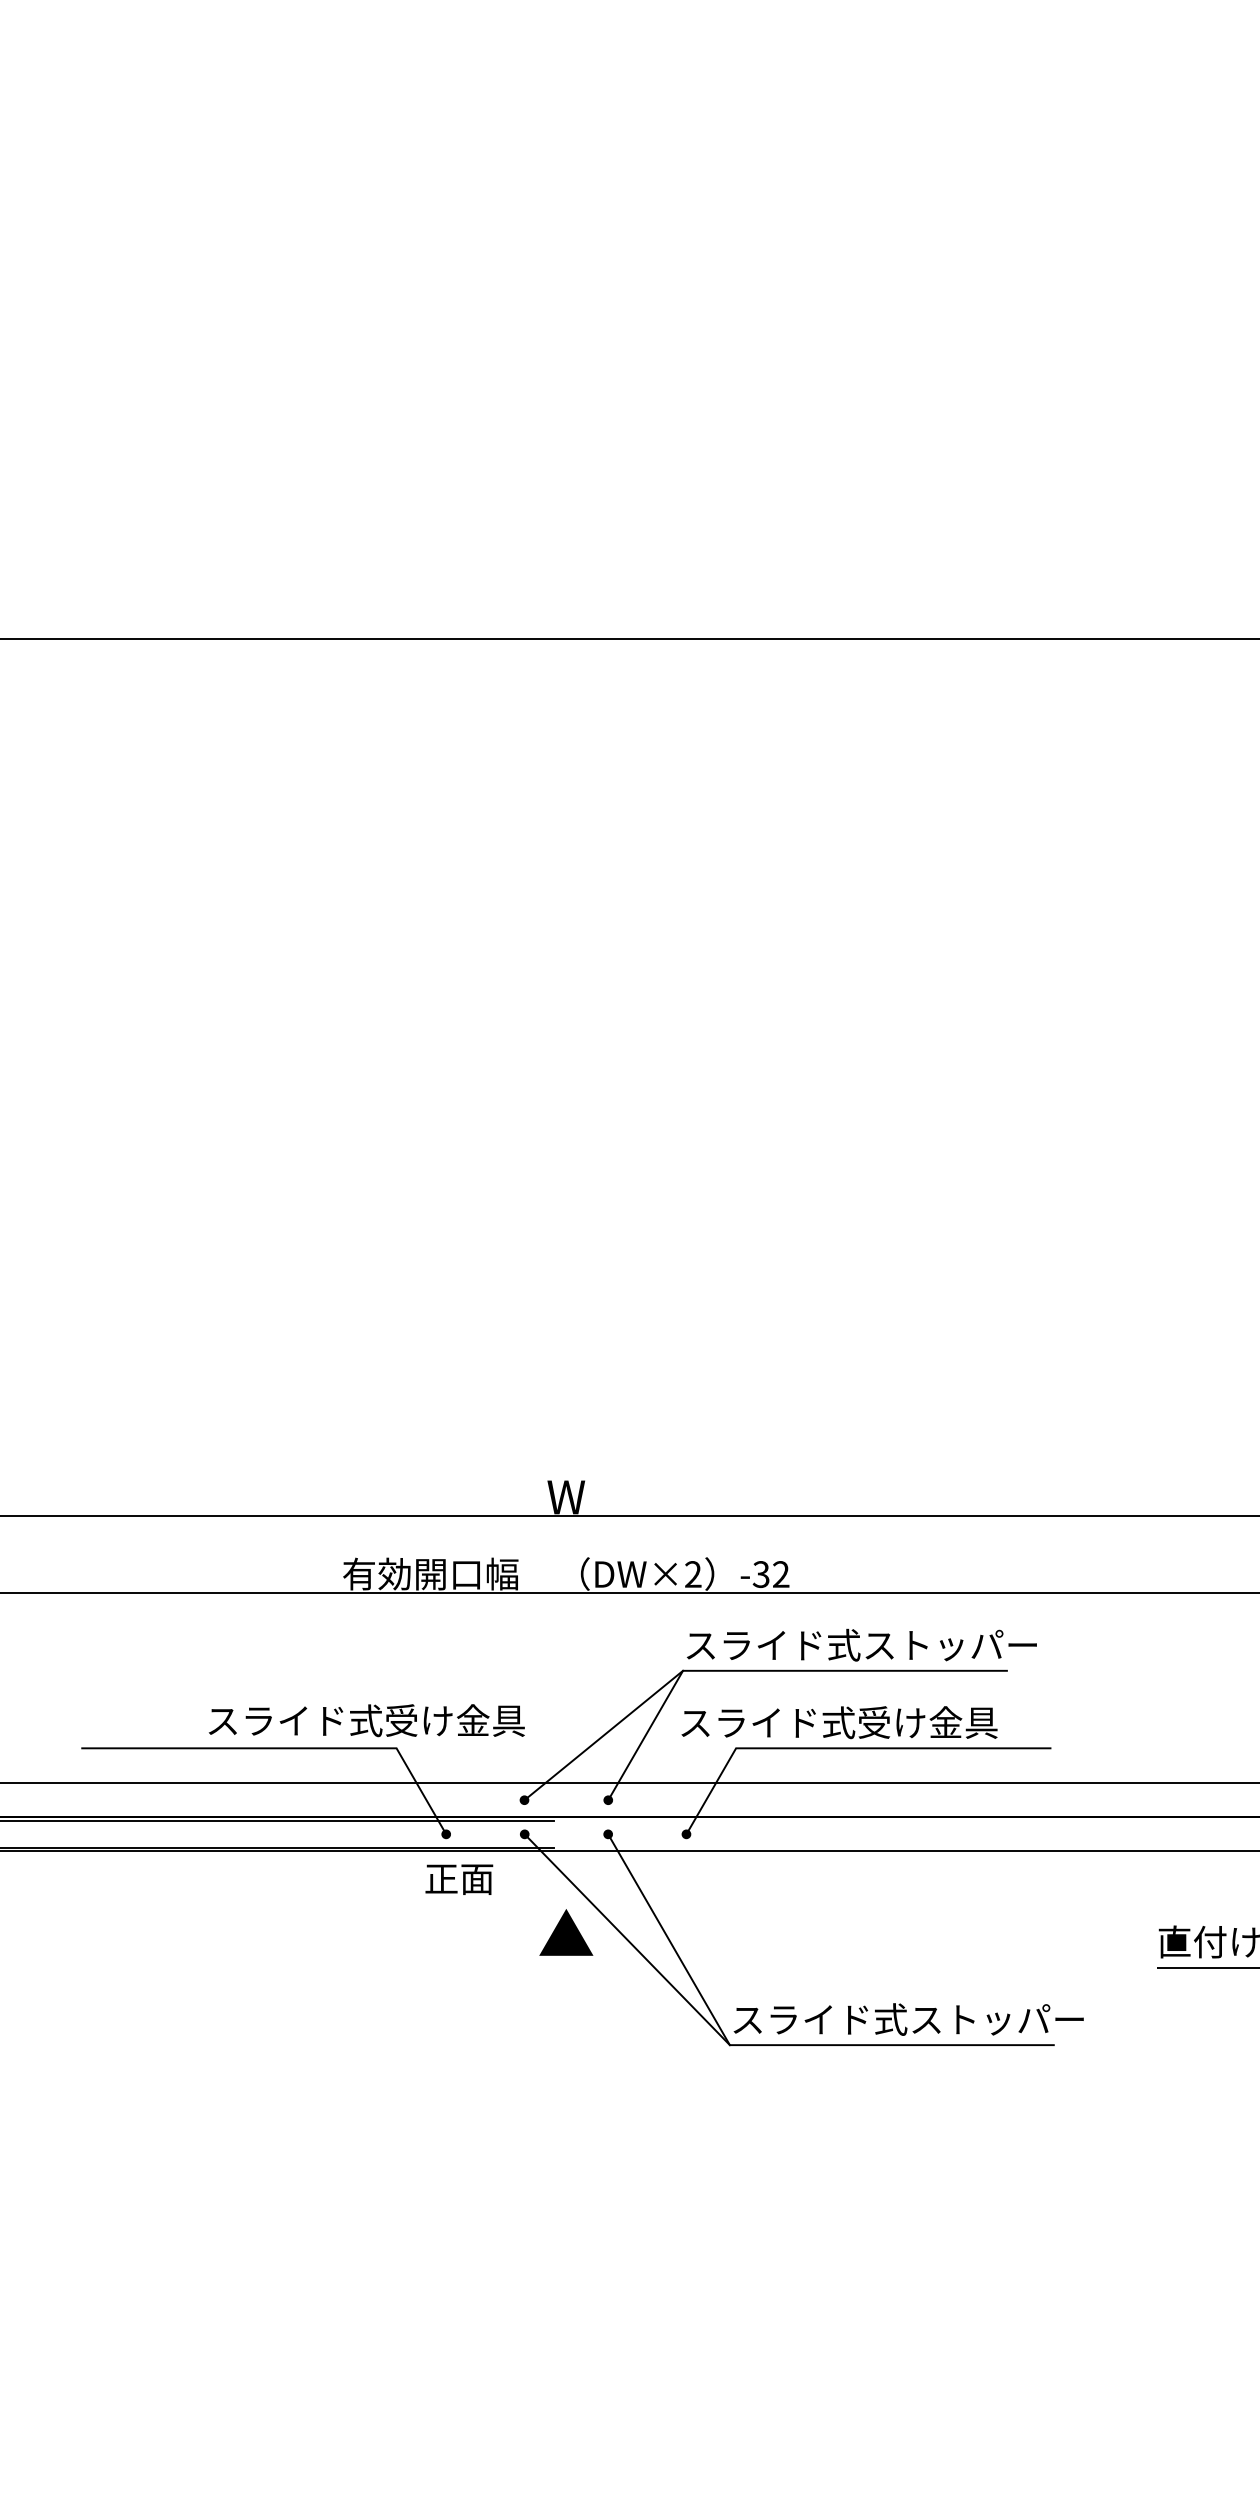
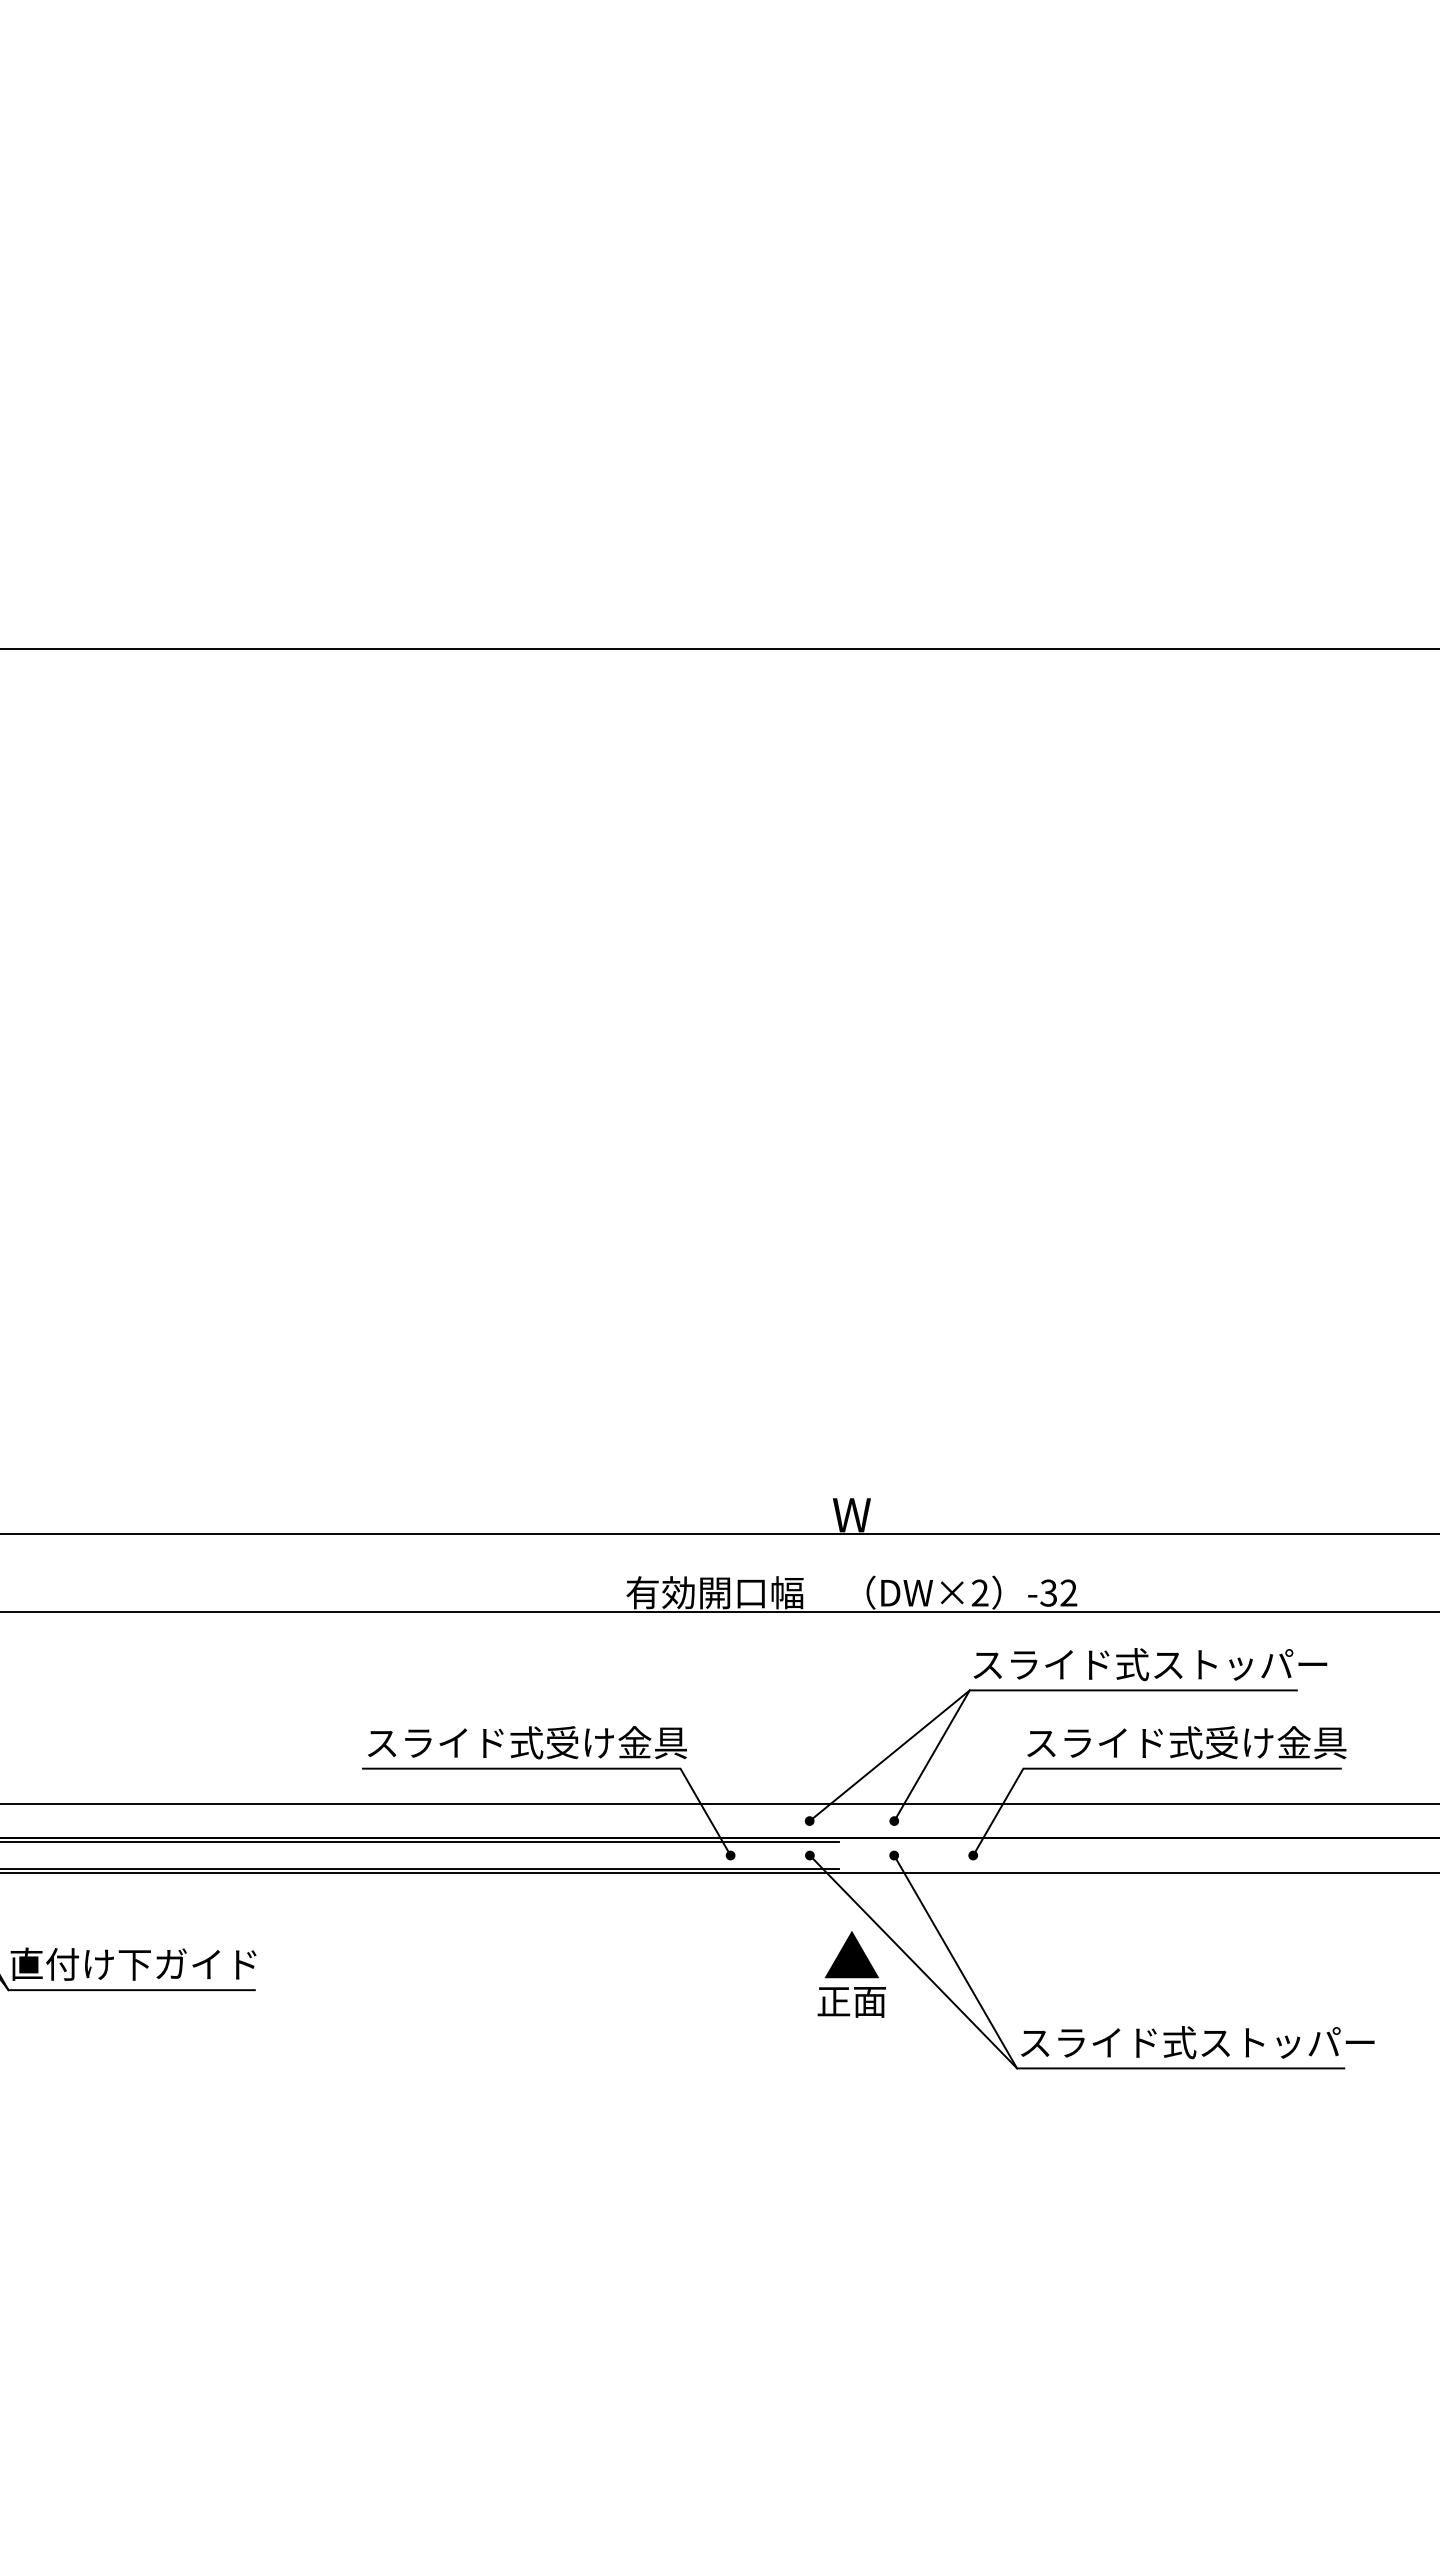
text: (366, 1720) -> (527, 1742), moved
text: (839, 1722) -> (1186, 1742), moved
text: (458, 1879) -> (851, 2002), moved

